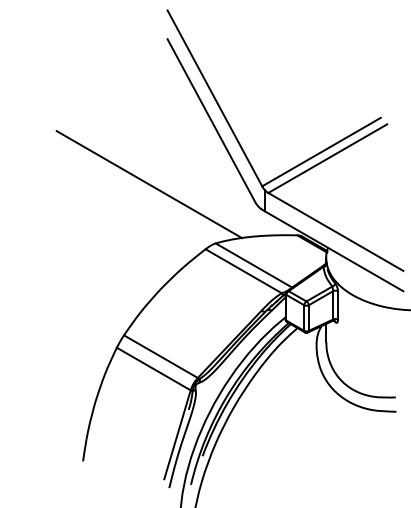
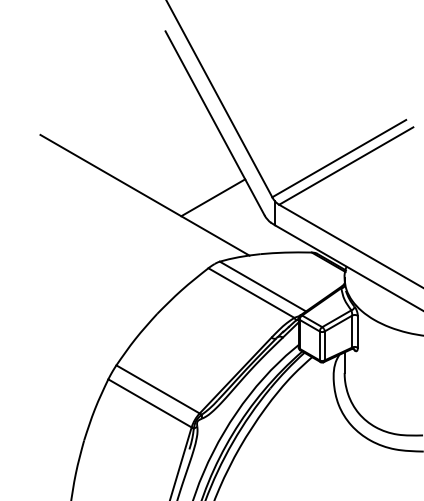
line: (209, 186) -> (212, 197), added

